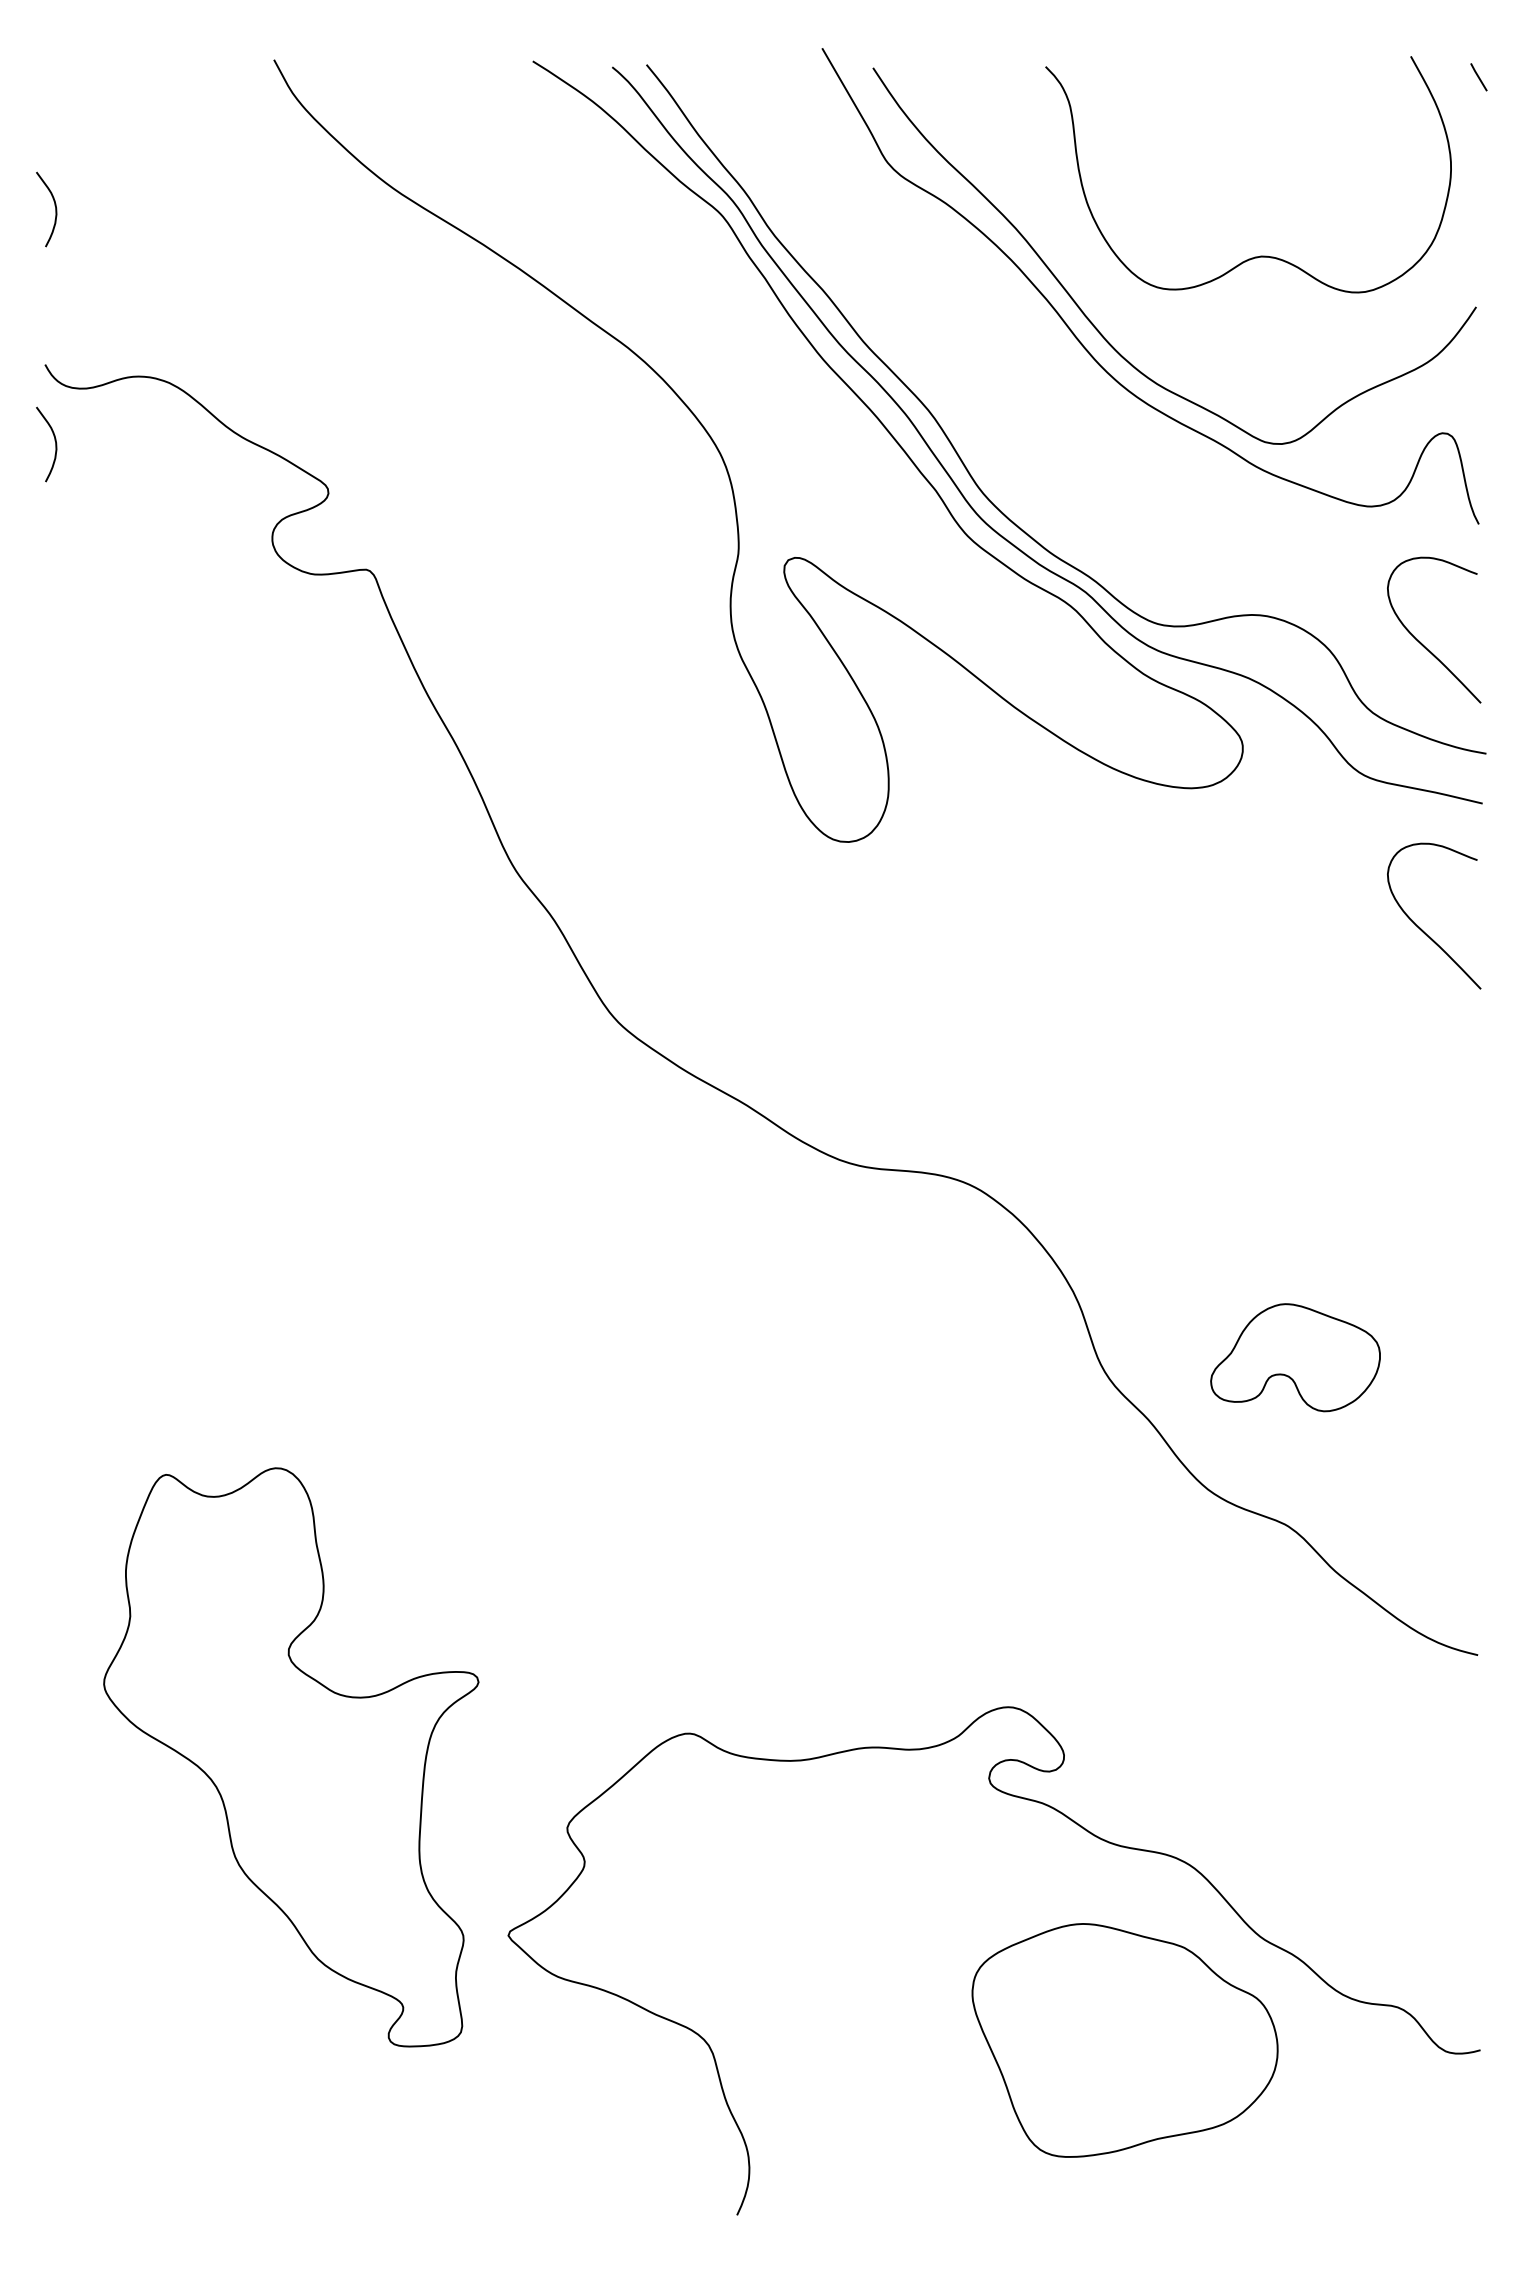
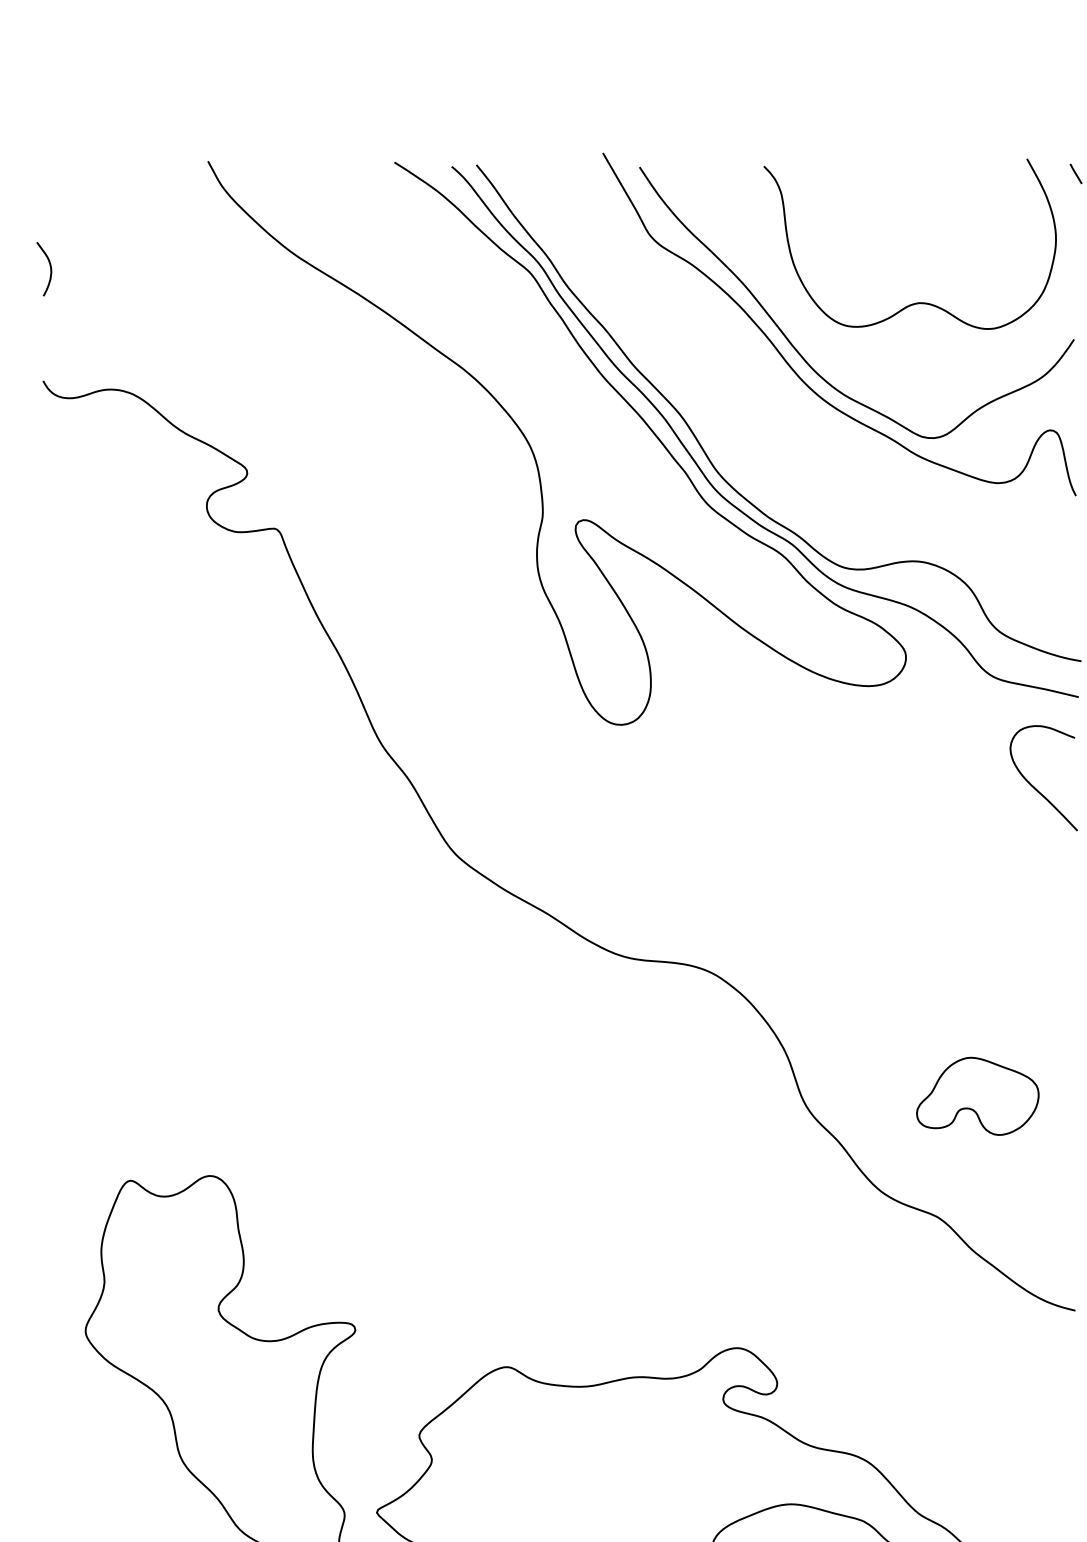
curve: (54, 440) -> (49, 435), removed
curve: (1421, 642) -> (1034, 581), removed
part: (1295, 1357) -> (977, 1096), moved

